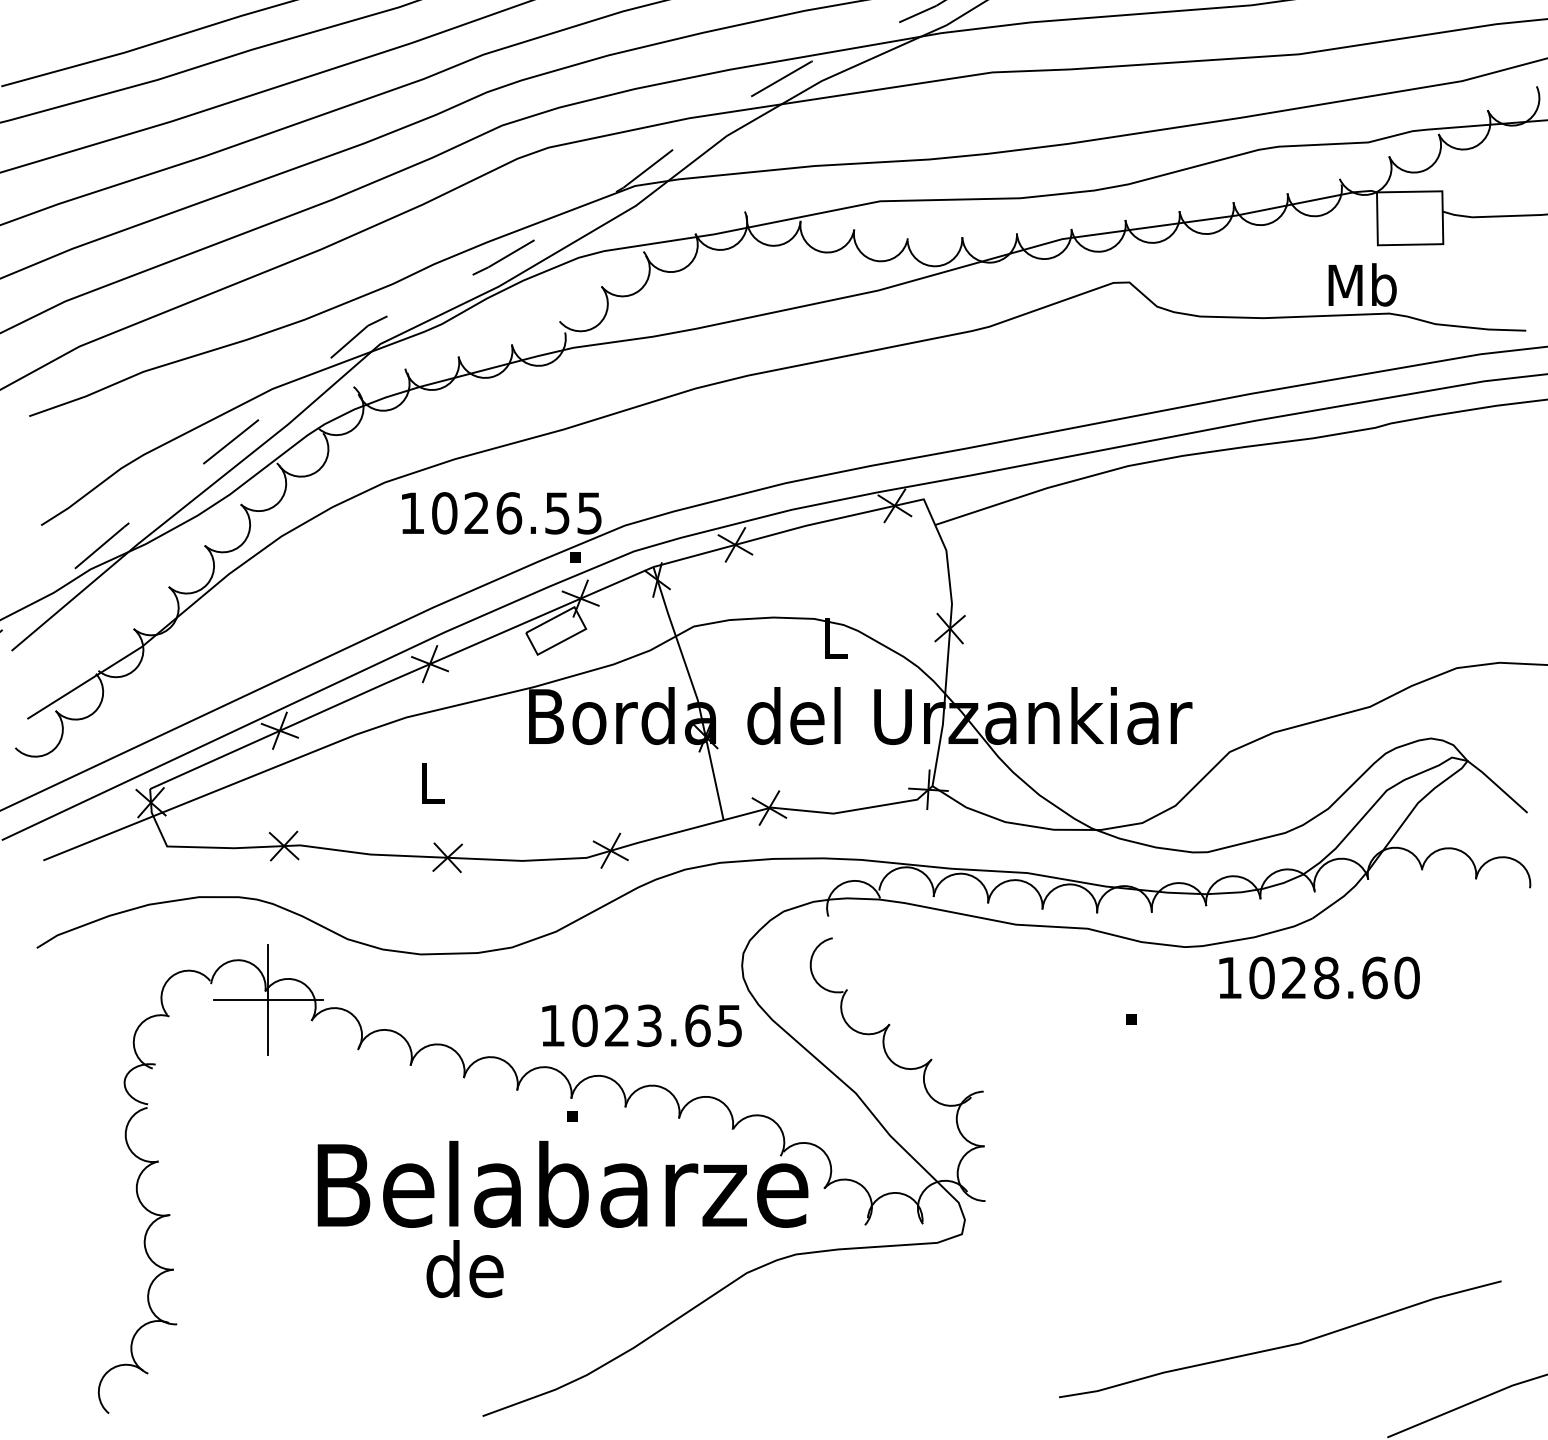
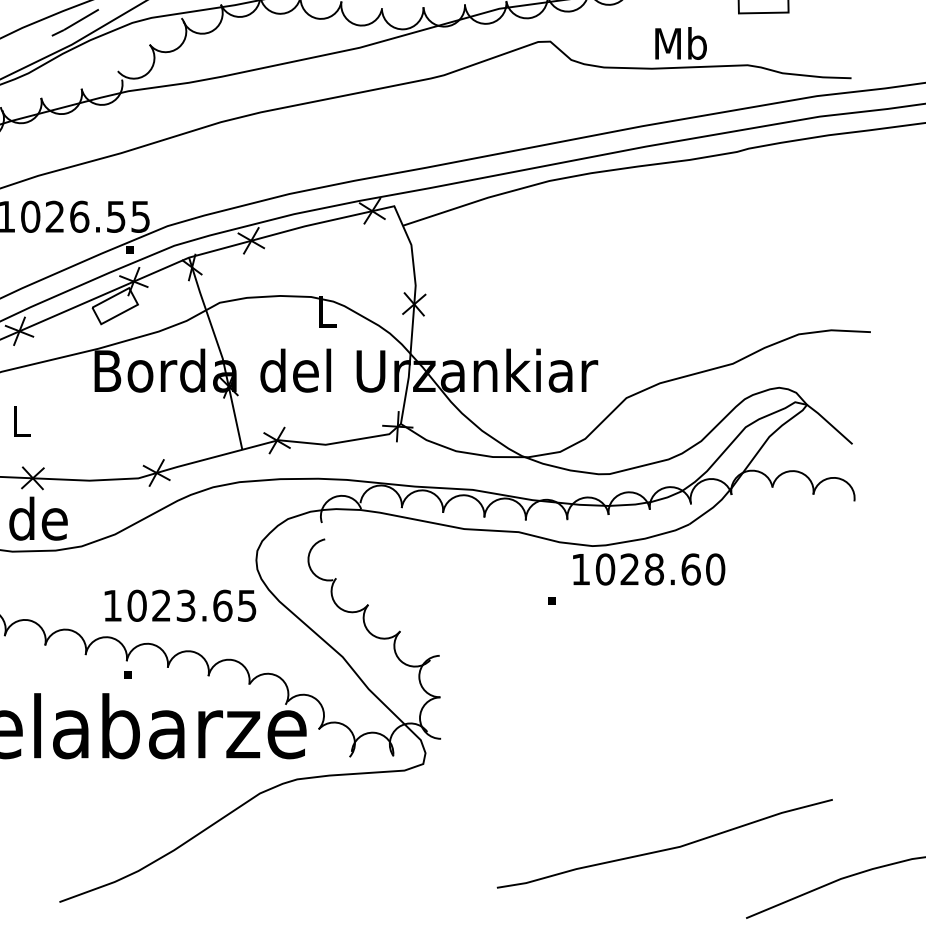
text: (1362, 284) -> (680, 43), moved
text: (1319, 977) -> (649, 569), moved
text: (464, 1268) -> (38, 518), moved

